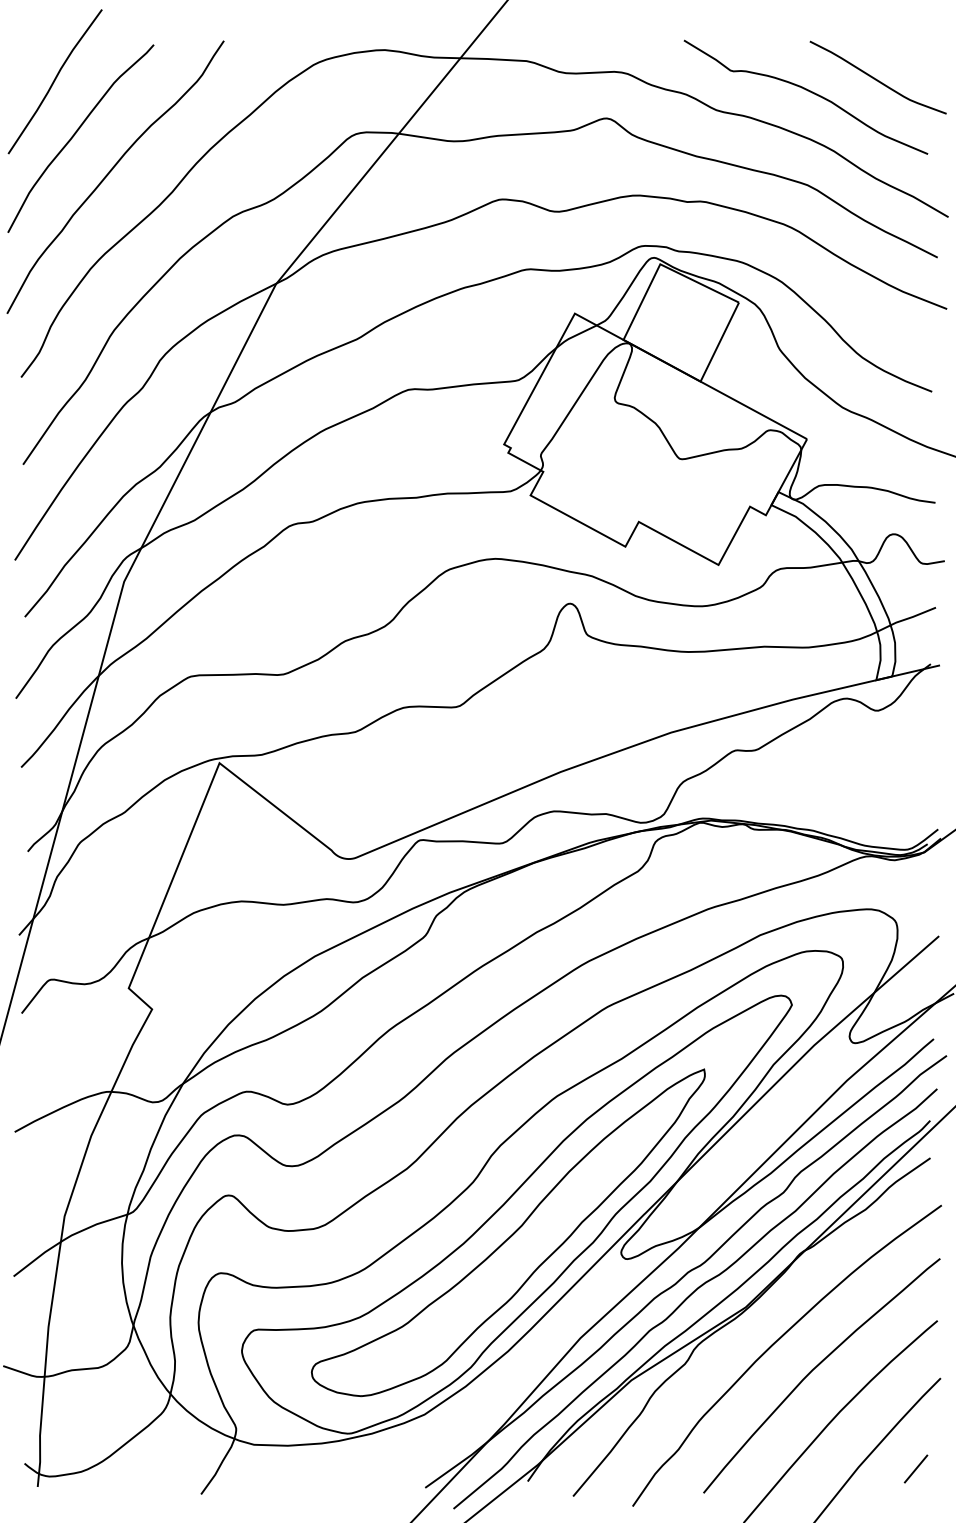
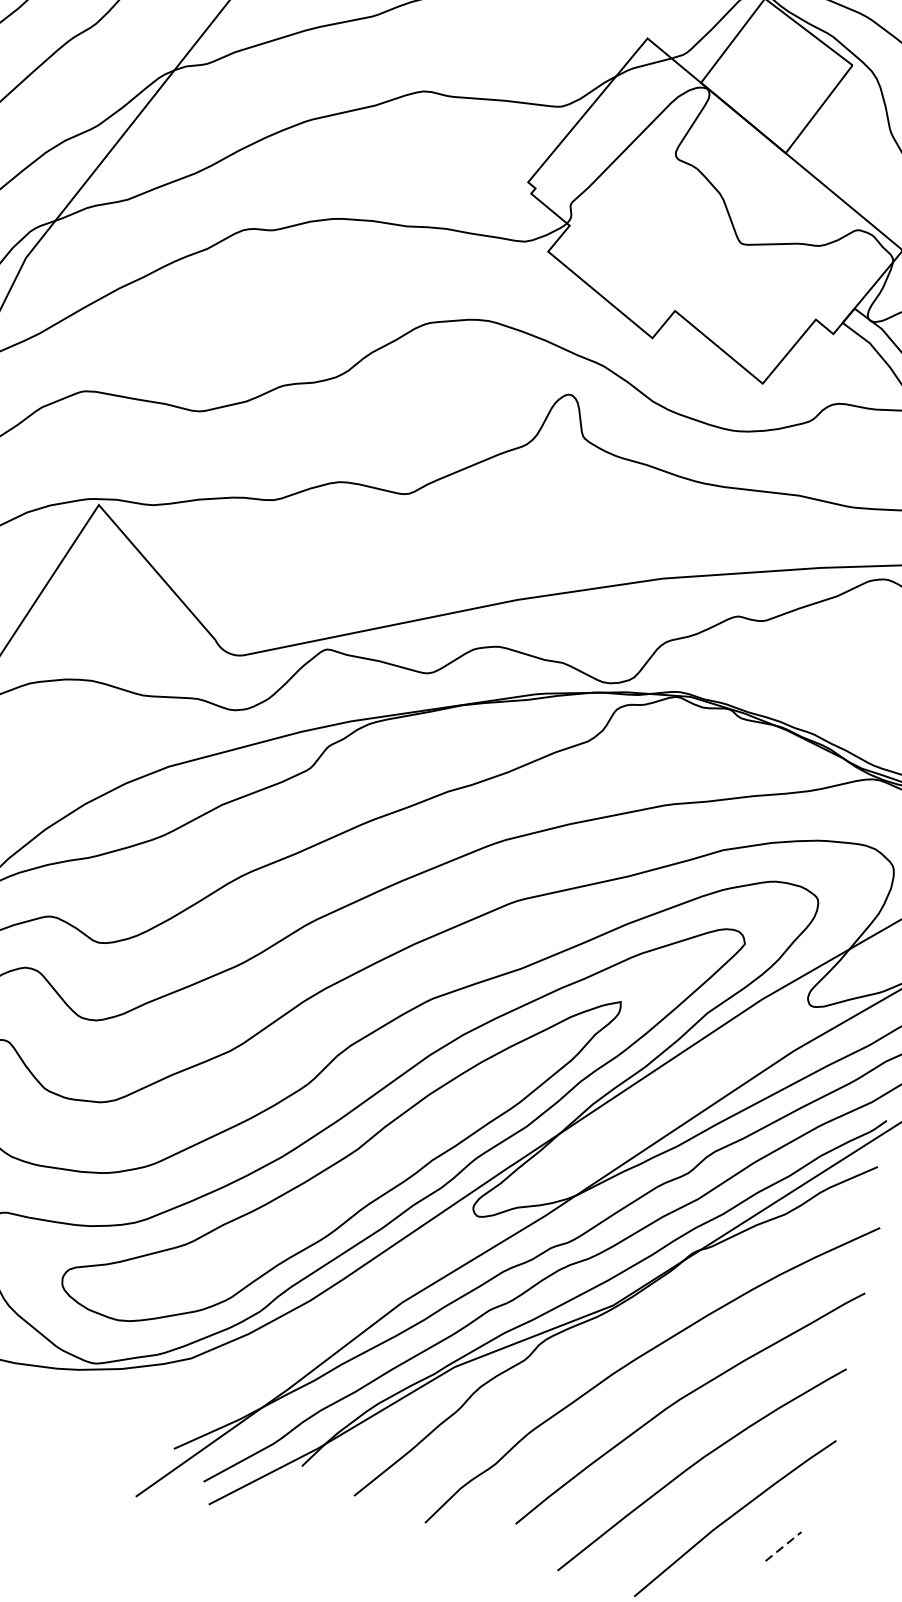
line: (916, 1468) -> (784, 1546), solid -> dashed

